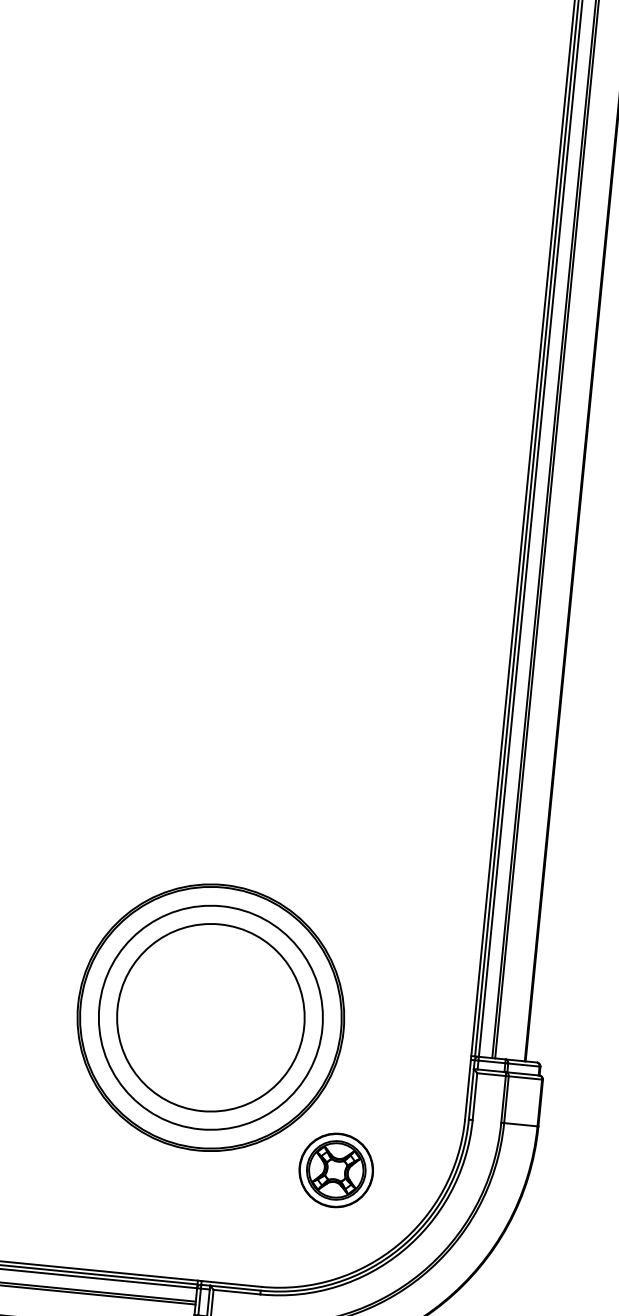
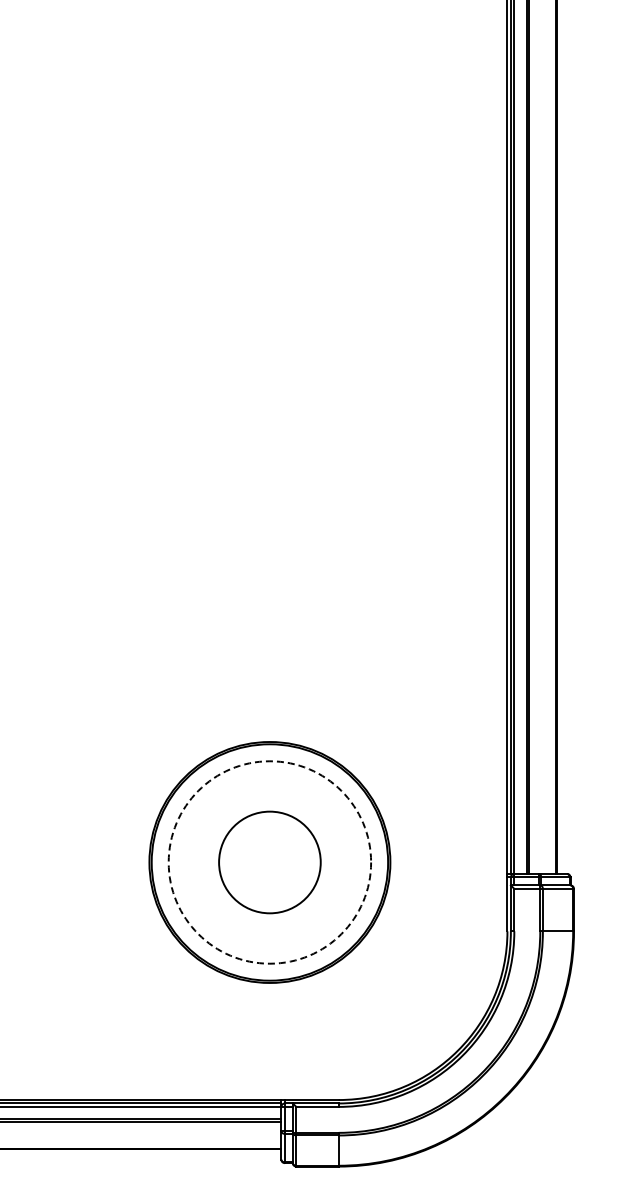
circle: (210, 1017) -> (269, 862), size x0.6
circle: (210, 1017) -> (269, 862), solid -> dashed
part: (336, 1170) -> (396, 988), removed

